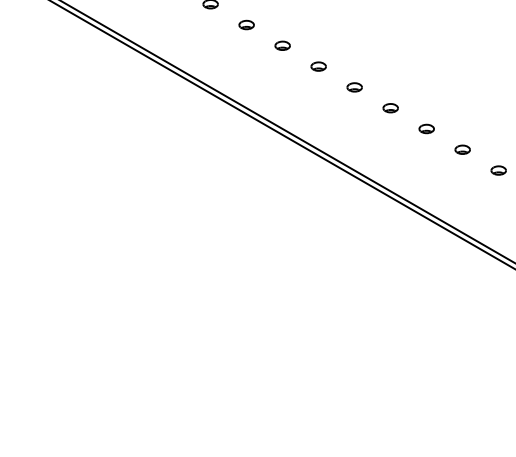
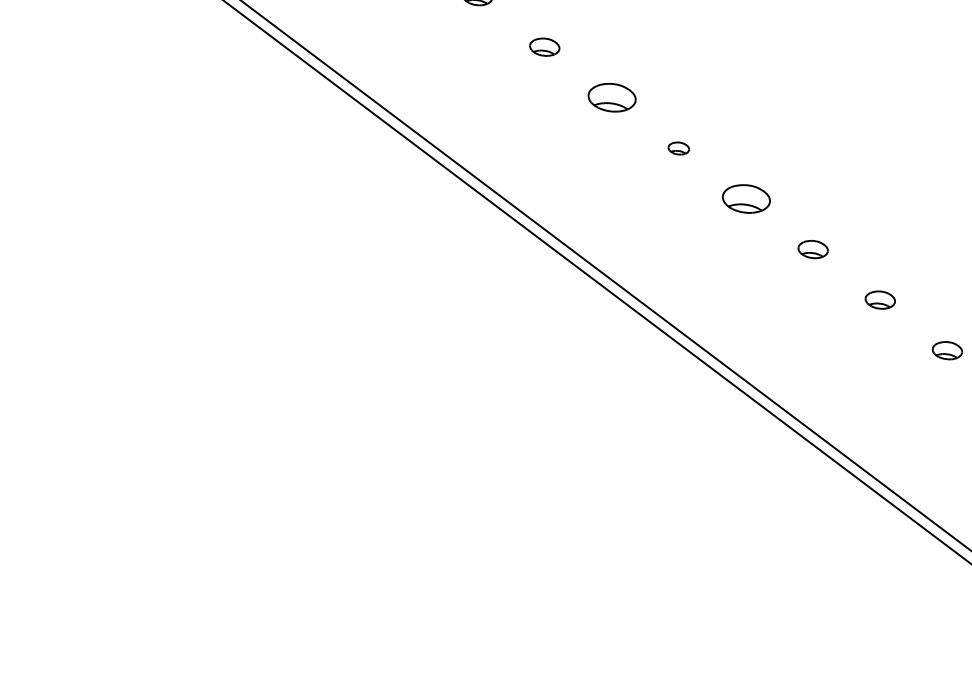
part: (354, 87) -> (611, 97), size x1.6
part: (390, 108) -> (678, 148), size x0.7
part: (426, 128) -> (745, 197), size x1.6

